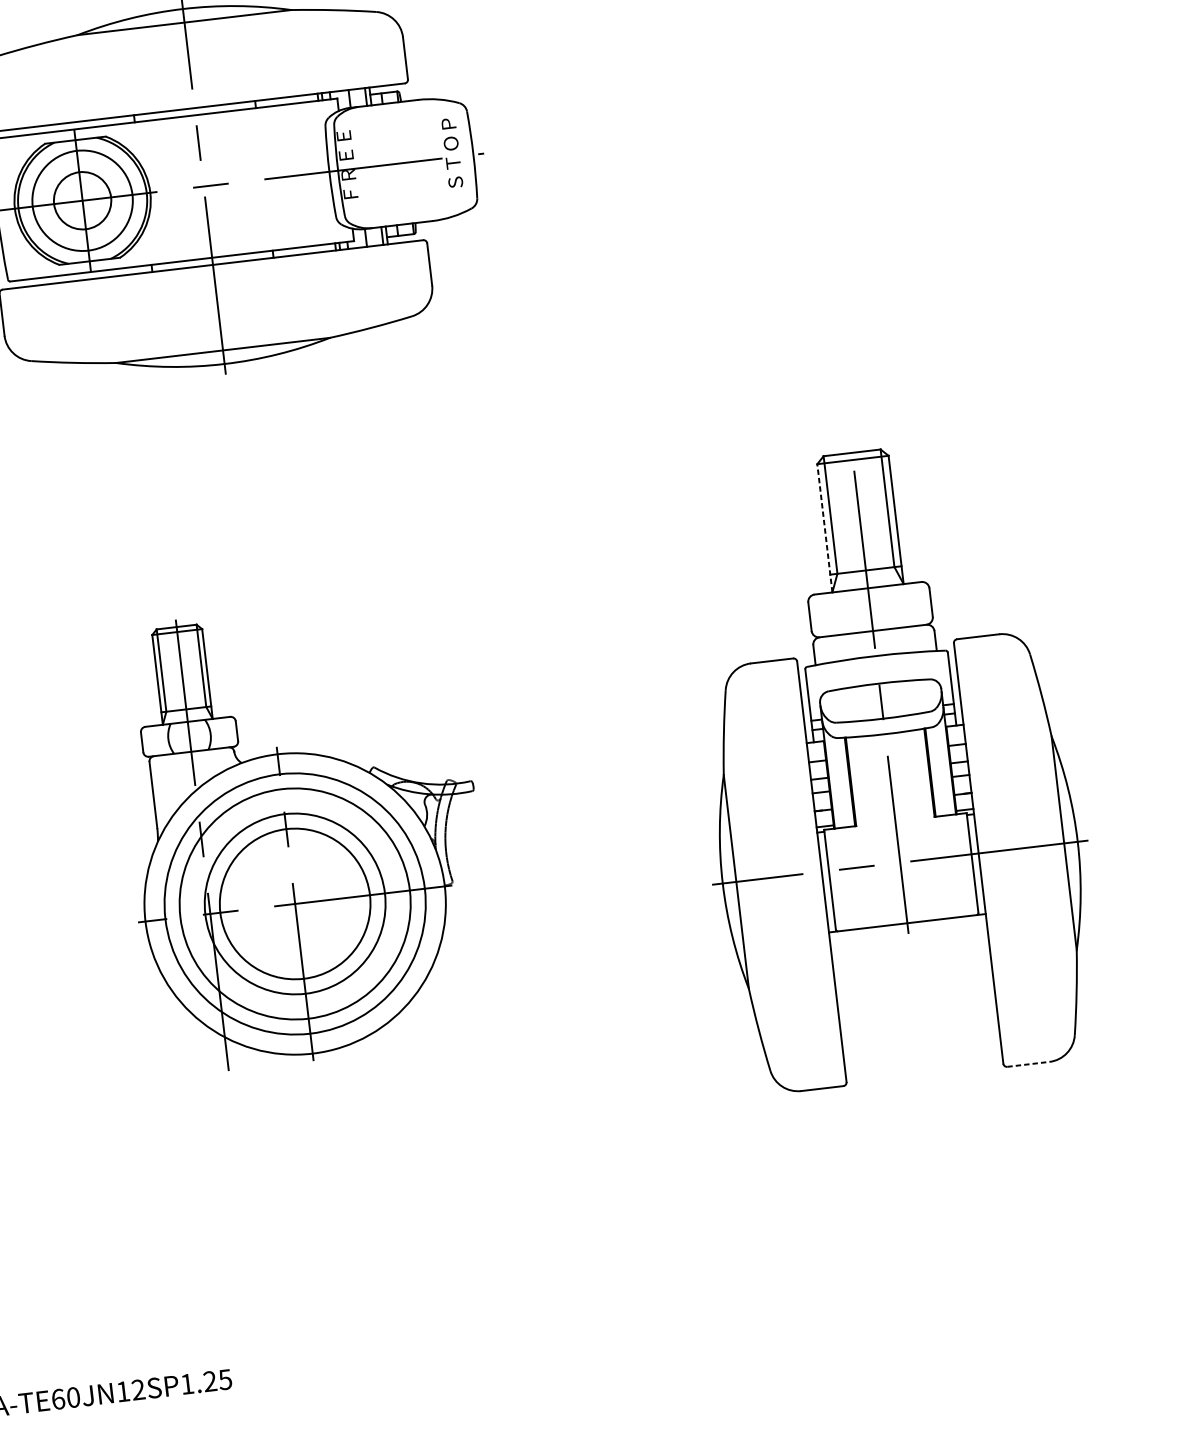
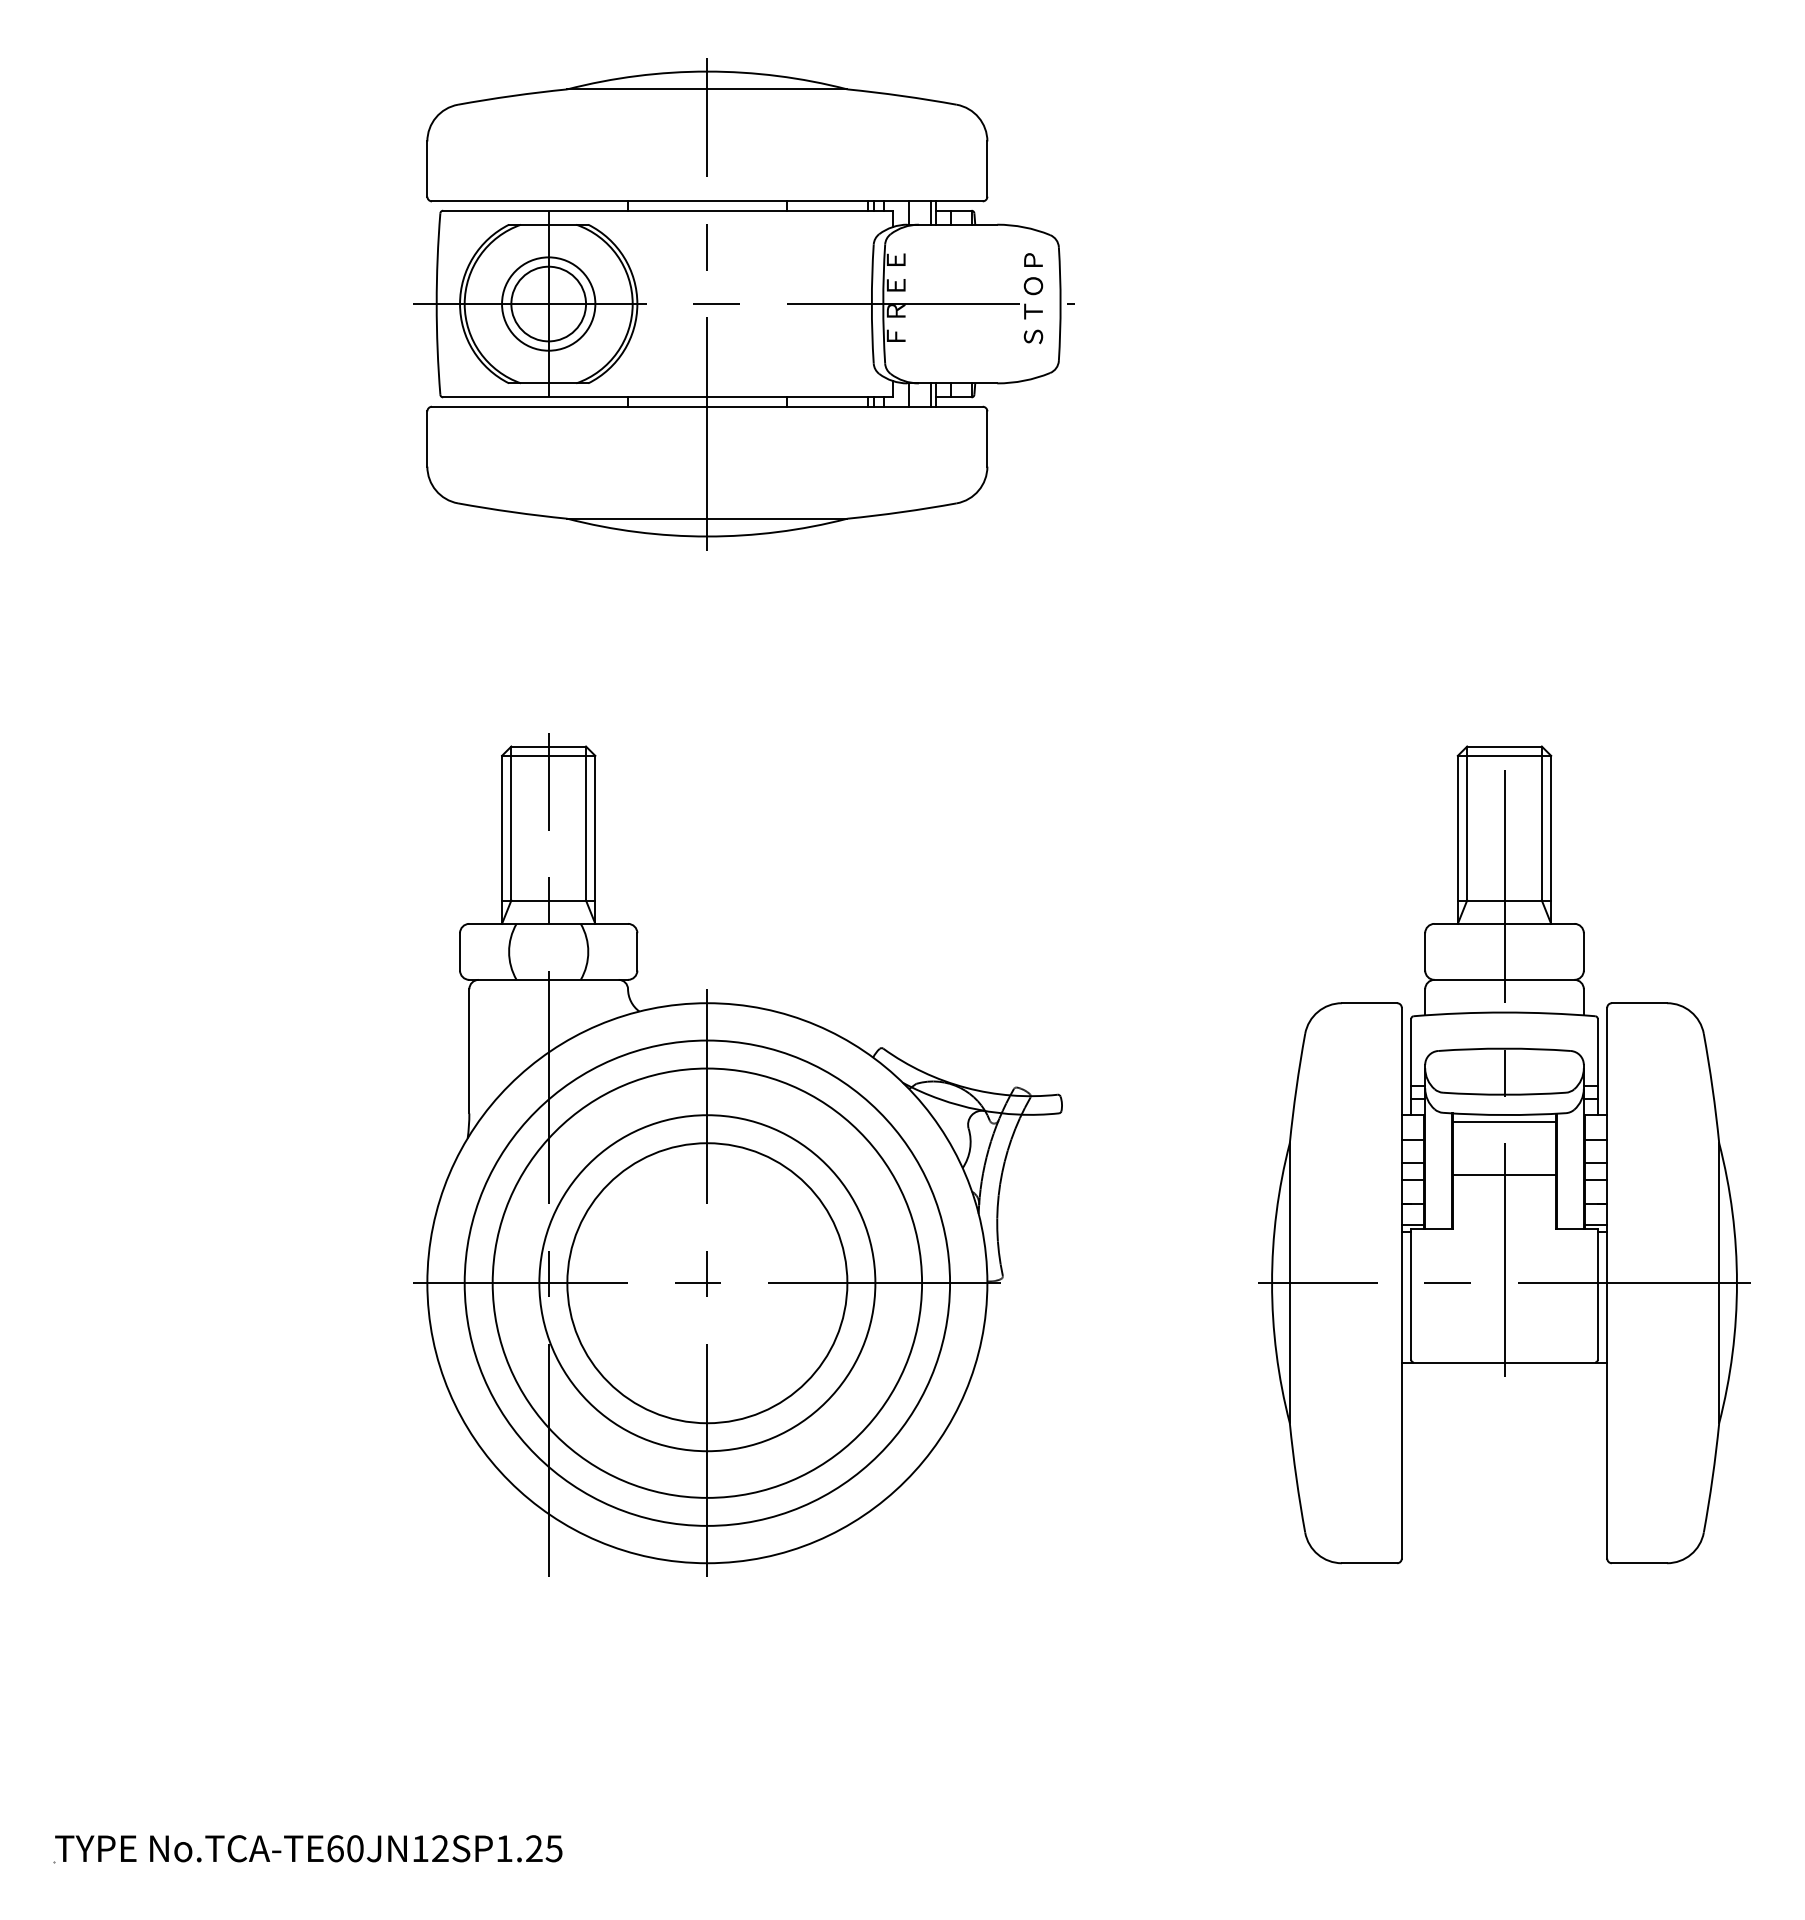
circle: (82, 200) -> (548, 303), size x0.71
line: (824, 528) -> (1457, 839), dashed -> solid
line: (885, 739) -> (1504, 1122), added
line: (890, 779) -> (1504, 1174), added
part: (303, 833) -> (737, 1154), size x1.43
line: (1028, 1064) -> (1639, 1563), dashed -> solid

